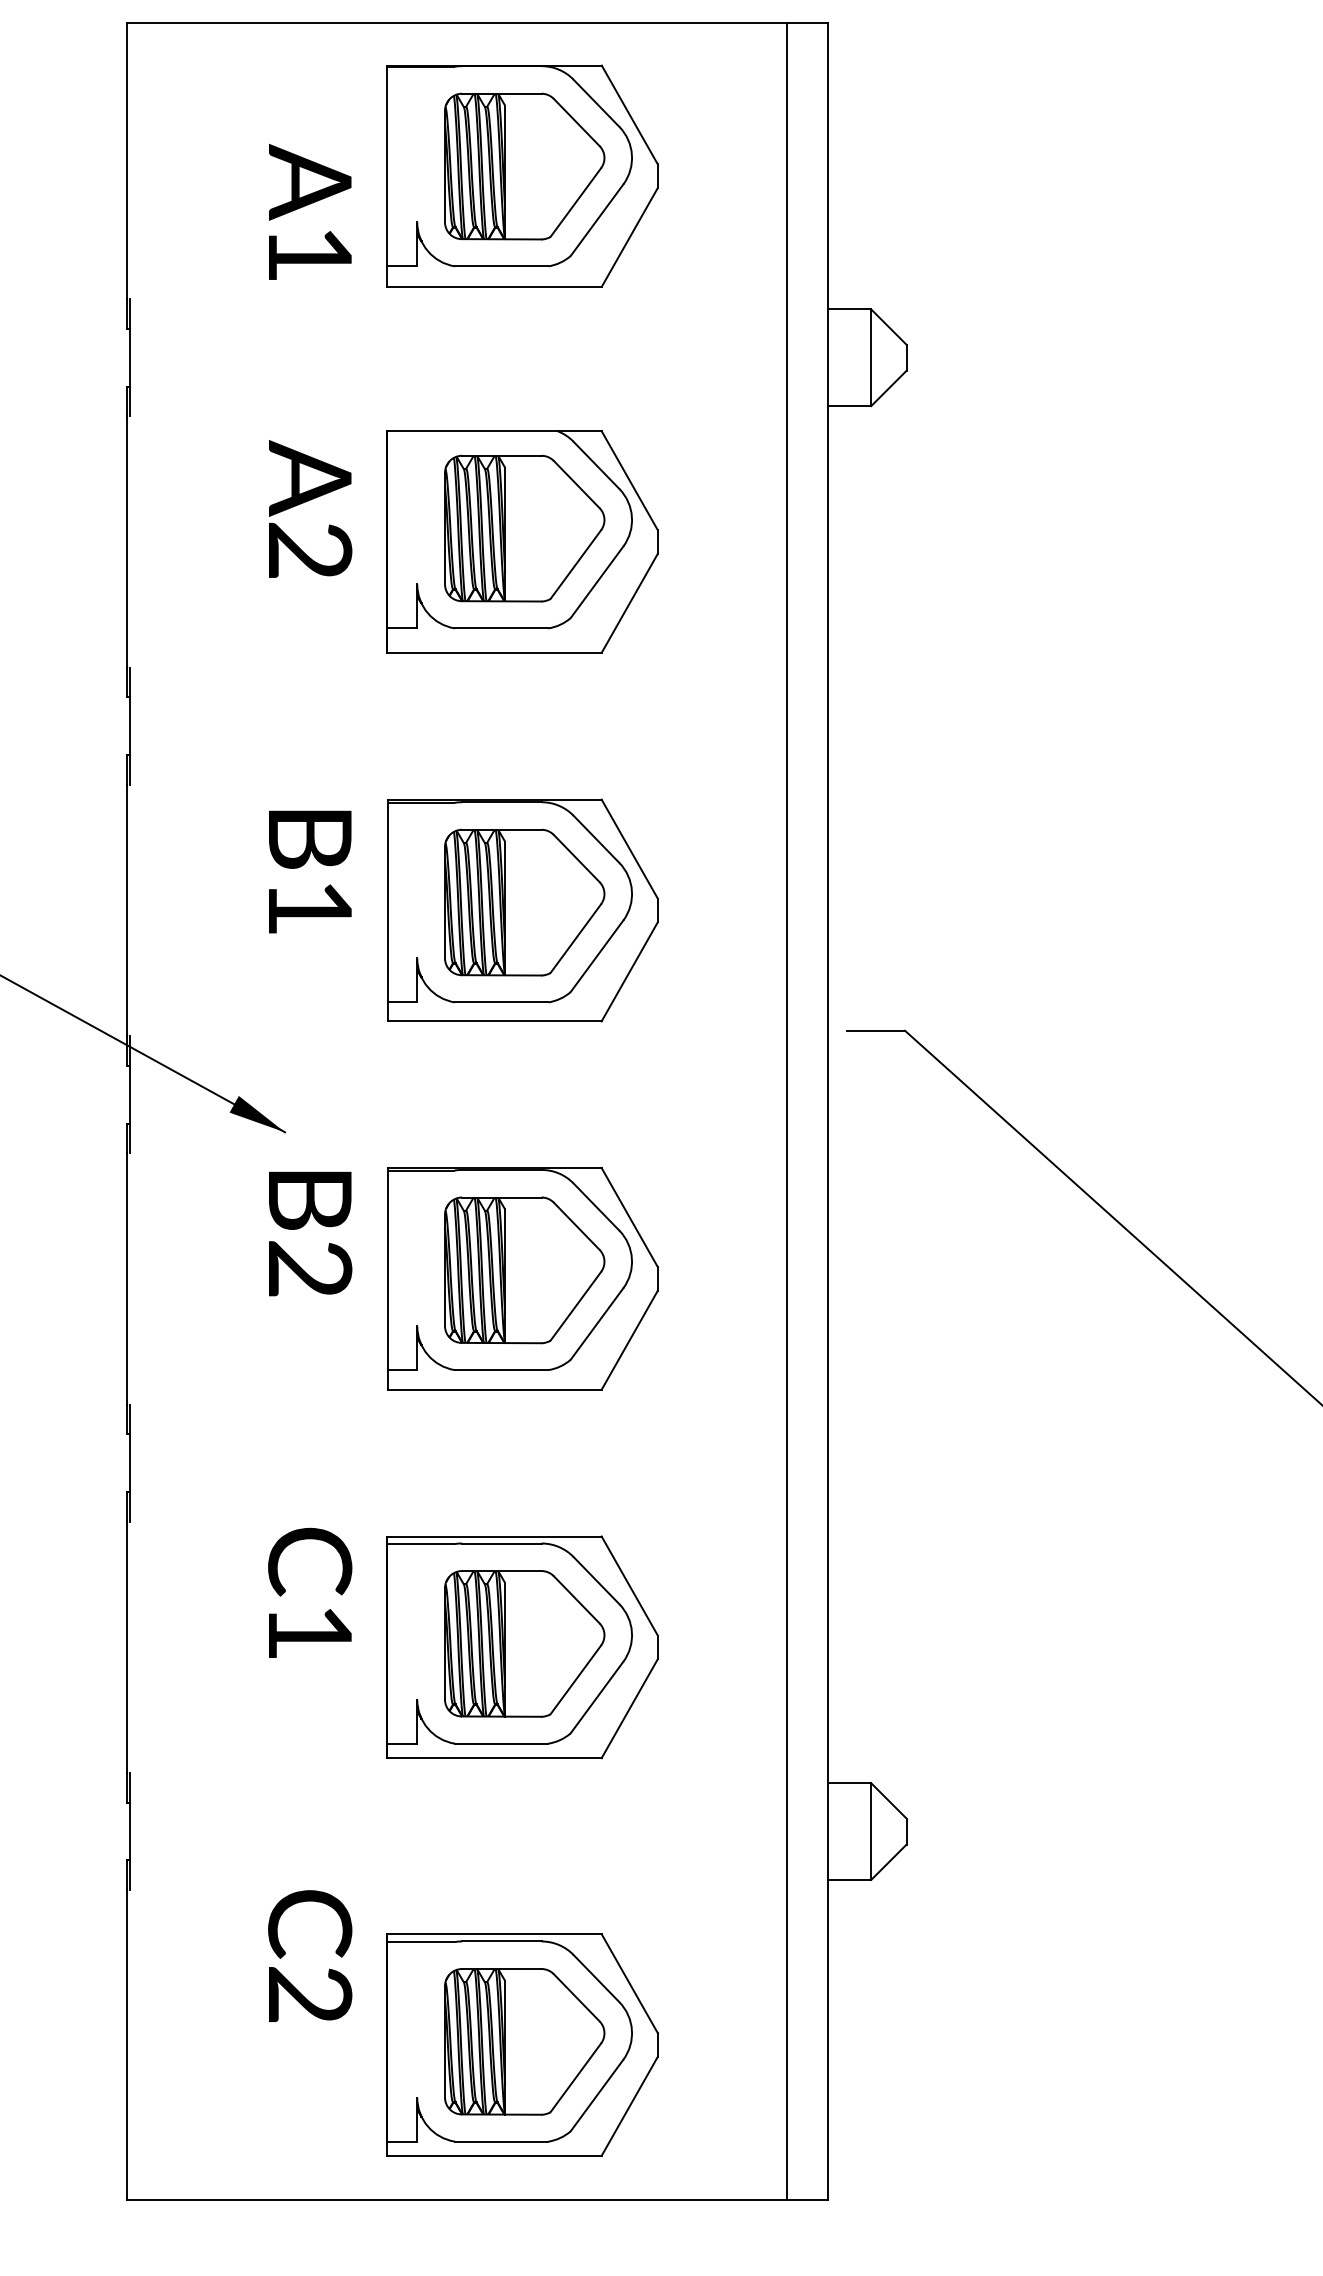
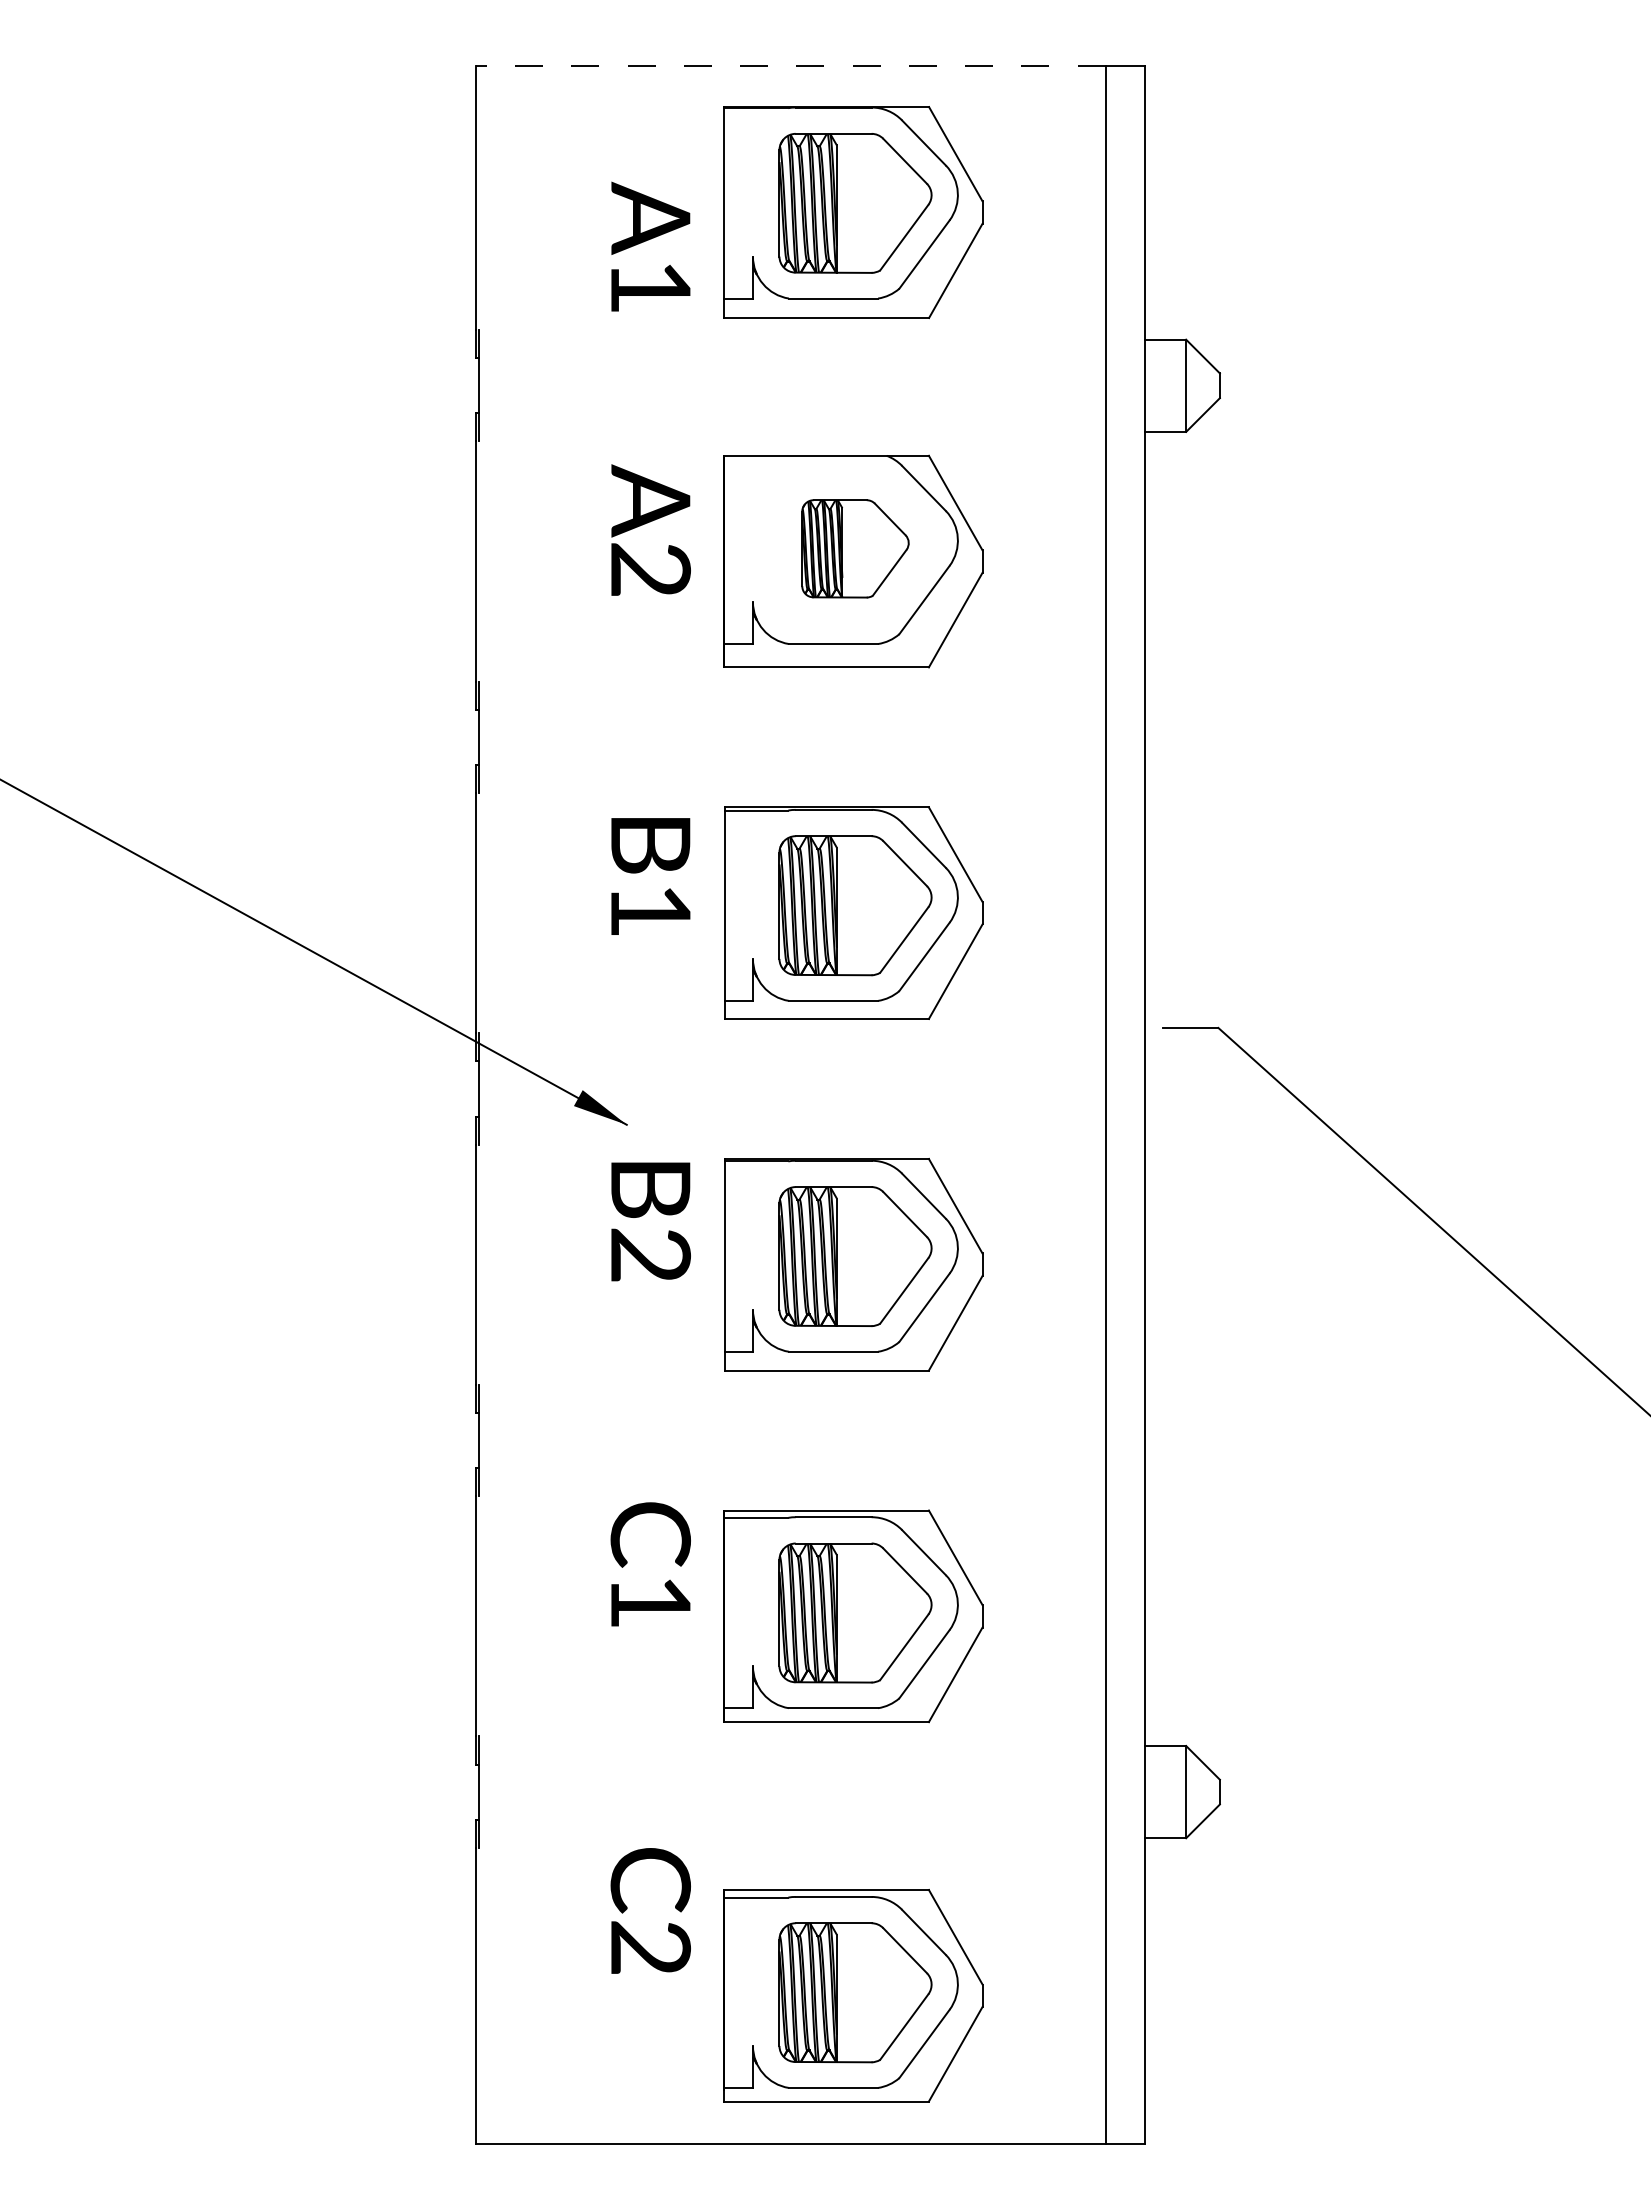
line: (456, 23) -> (790, 66), solid -> dashed
part: (524, 528) -> (855, 548), size x0.7

